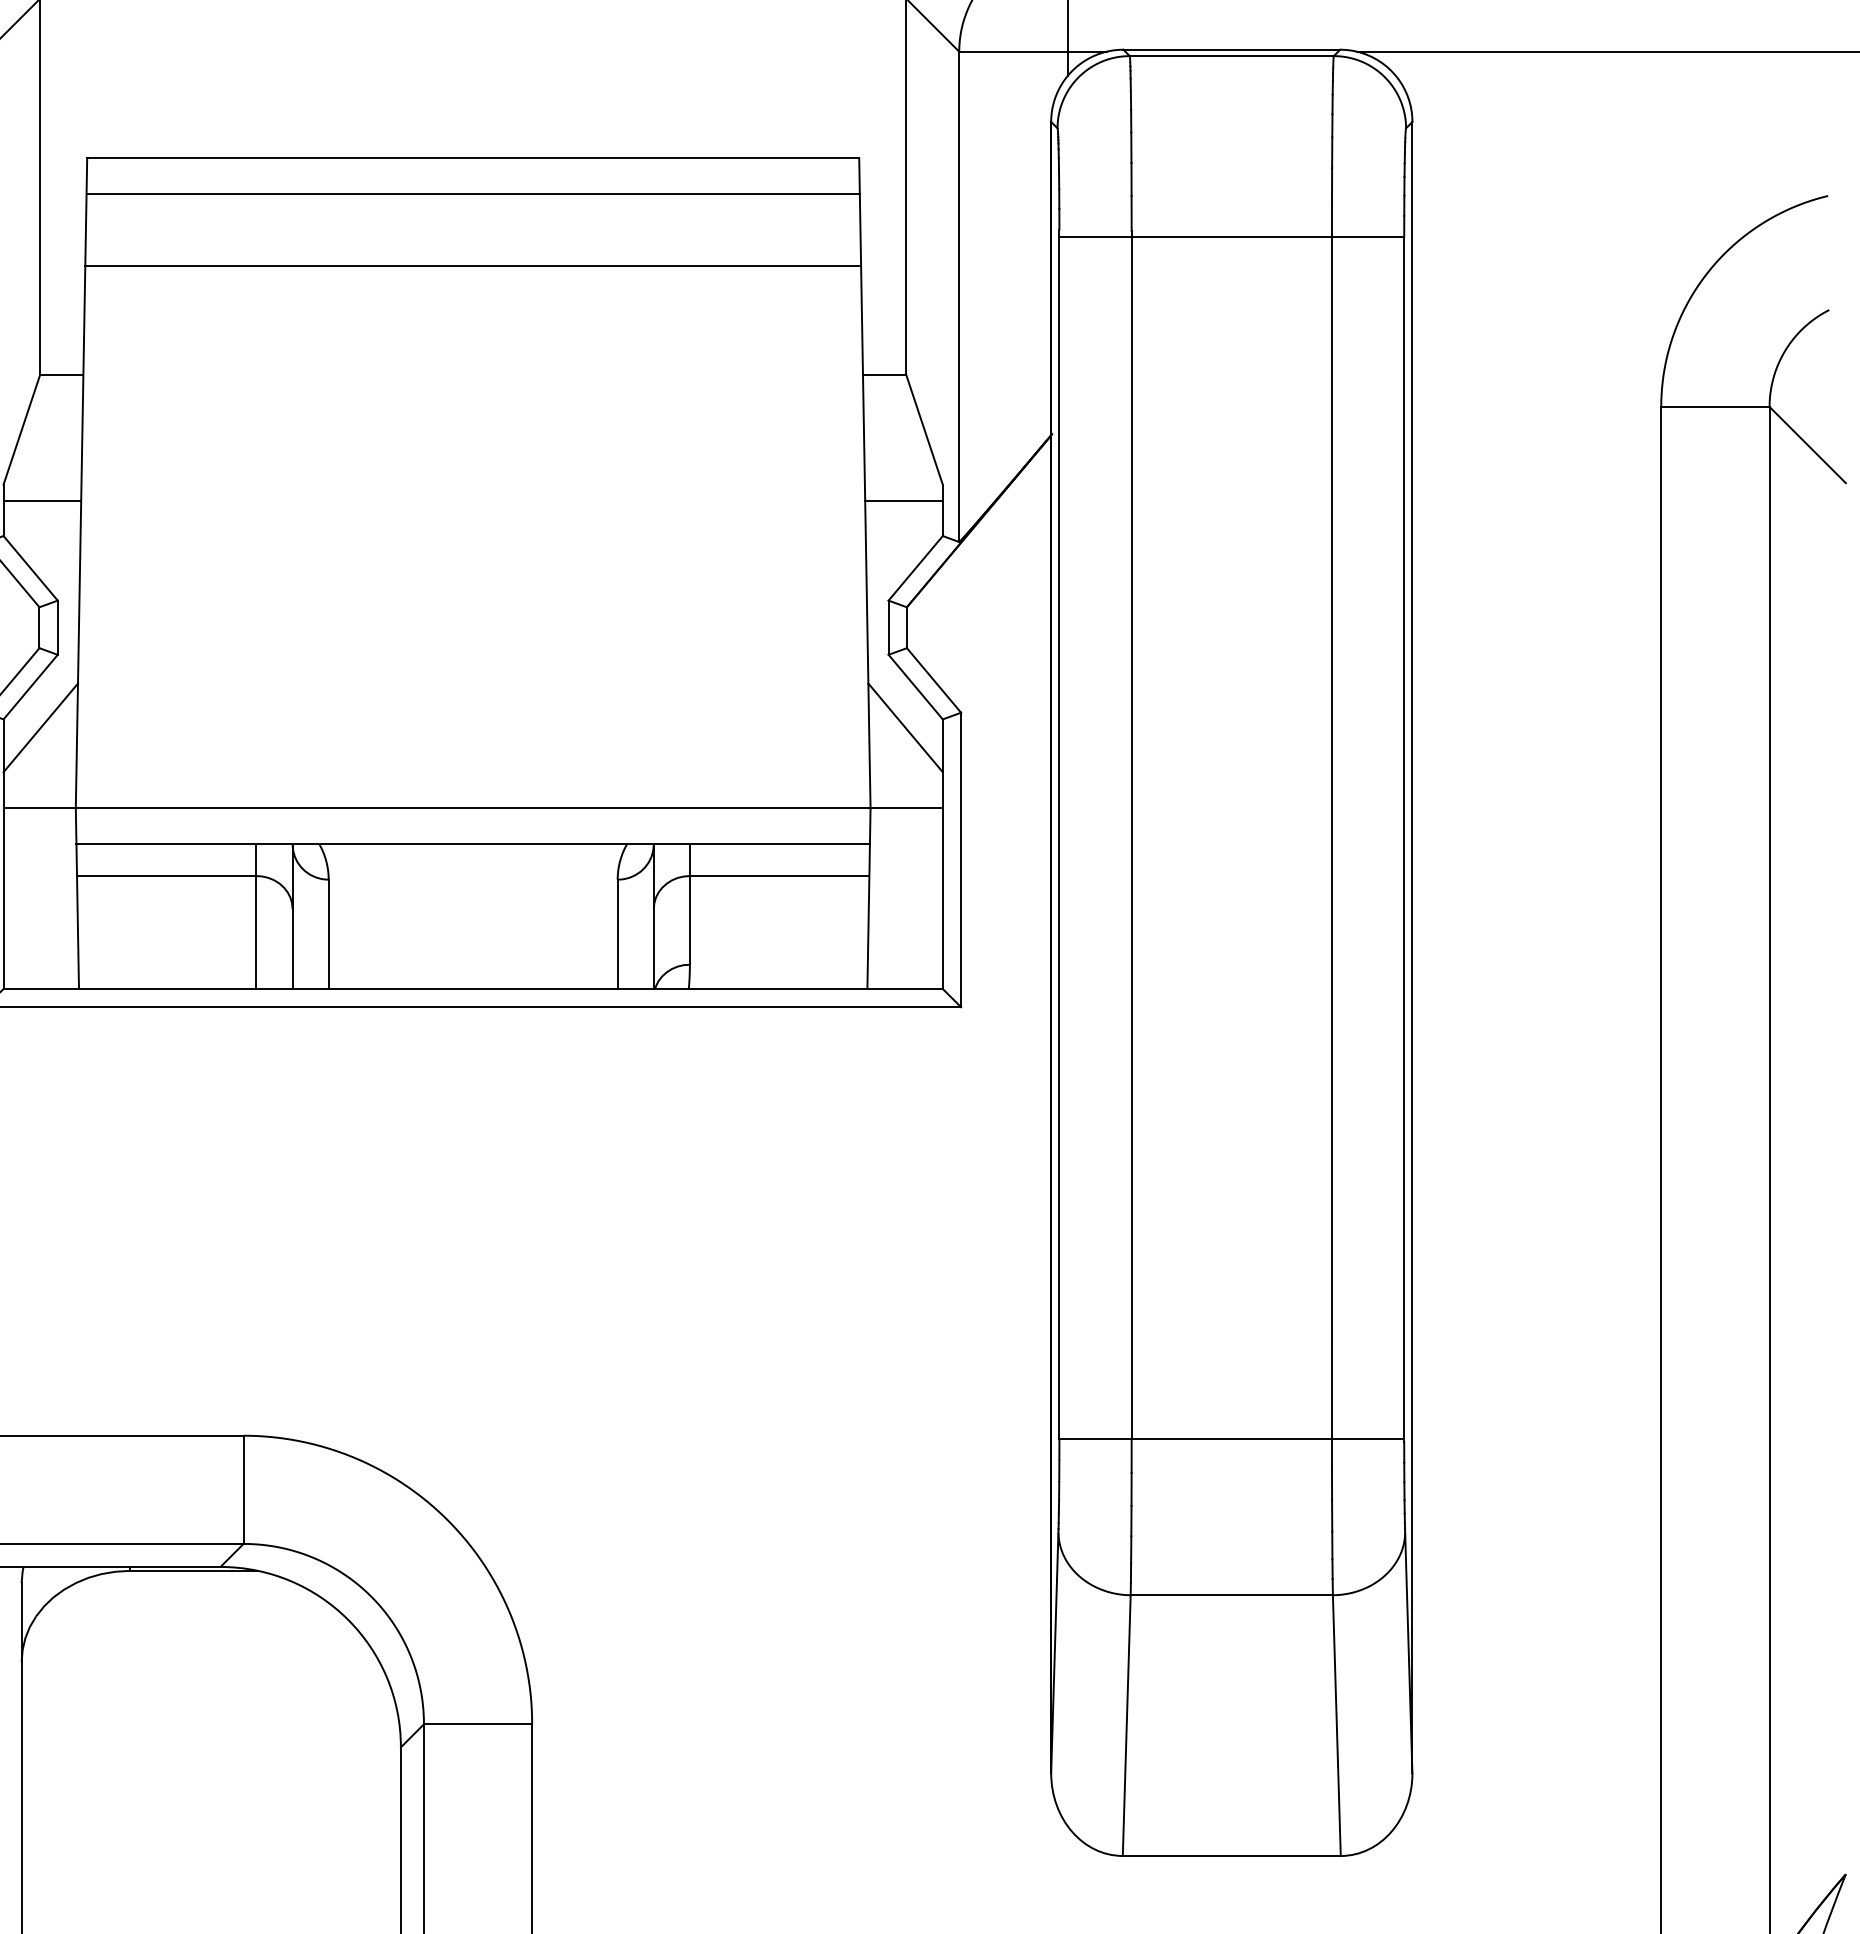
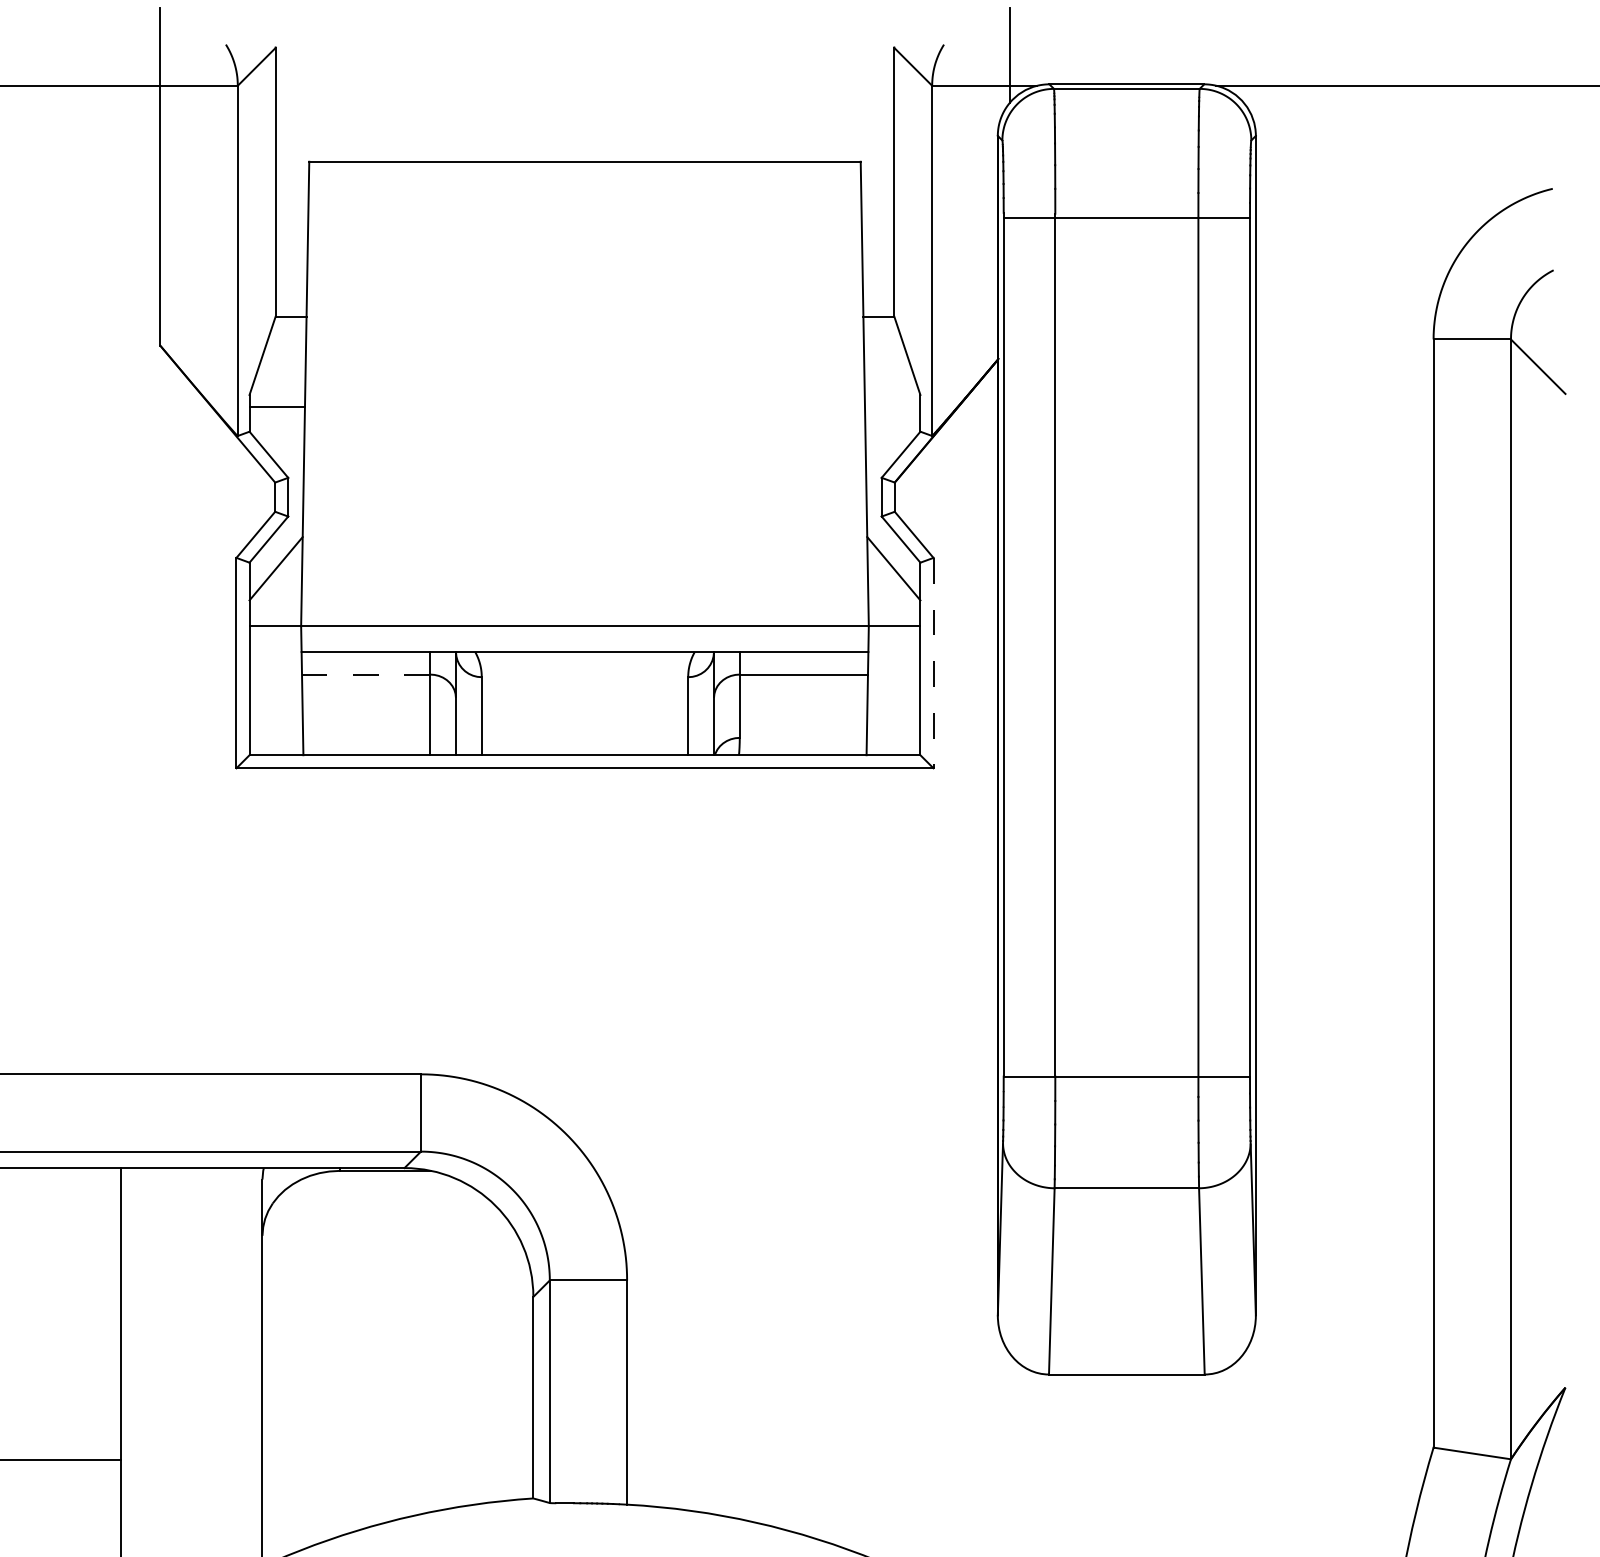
line: (472, 194) -> (584, 187), removed
line: (472, 265) -> (584, 238), removed
line: (903, 500) -> (892, 406), removed
line: (961, 860) -> (933, 663), solid -> dashed
line: (165, 875) -> (365, 674), solid -> dashed

